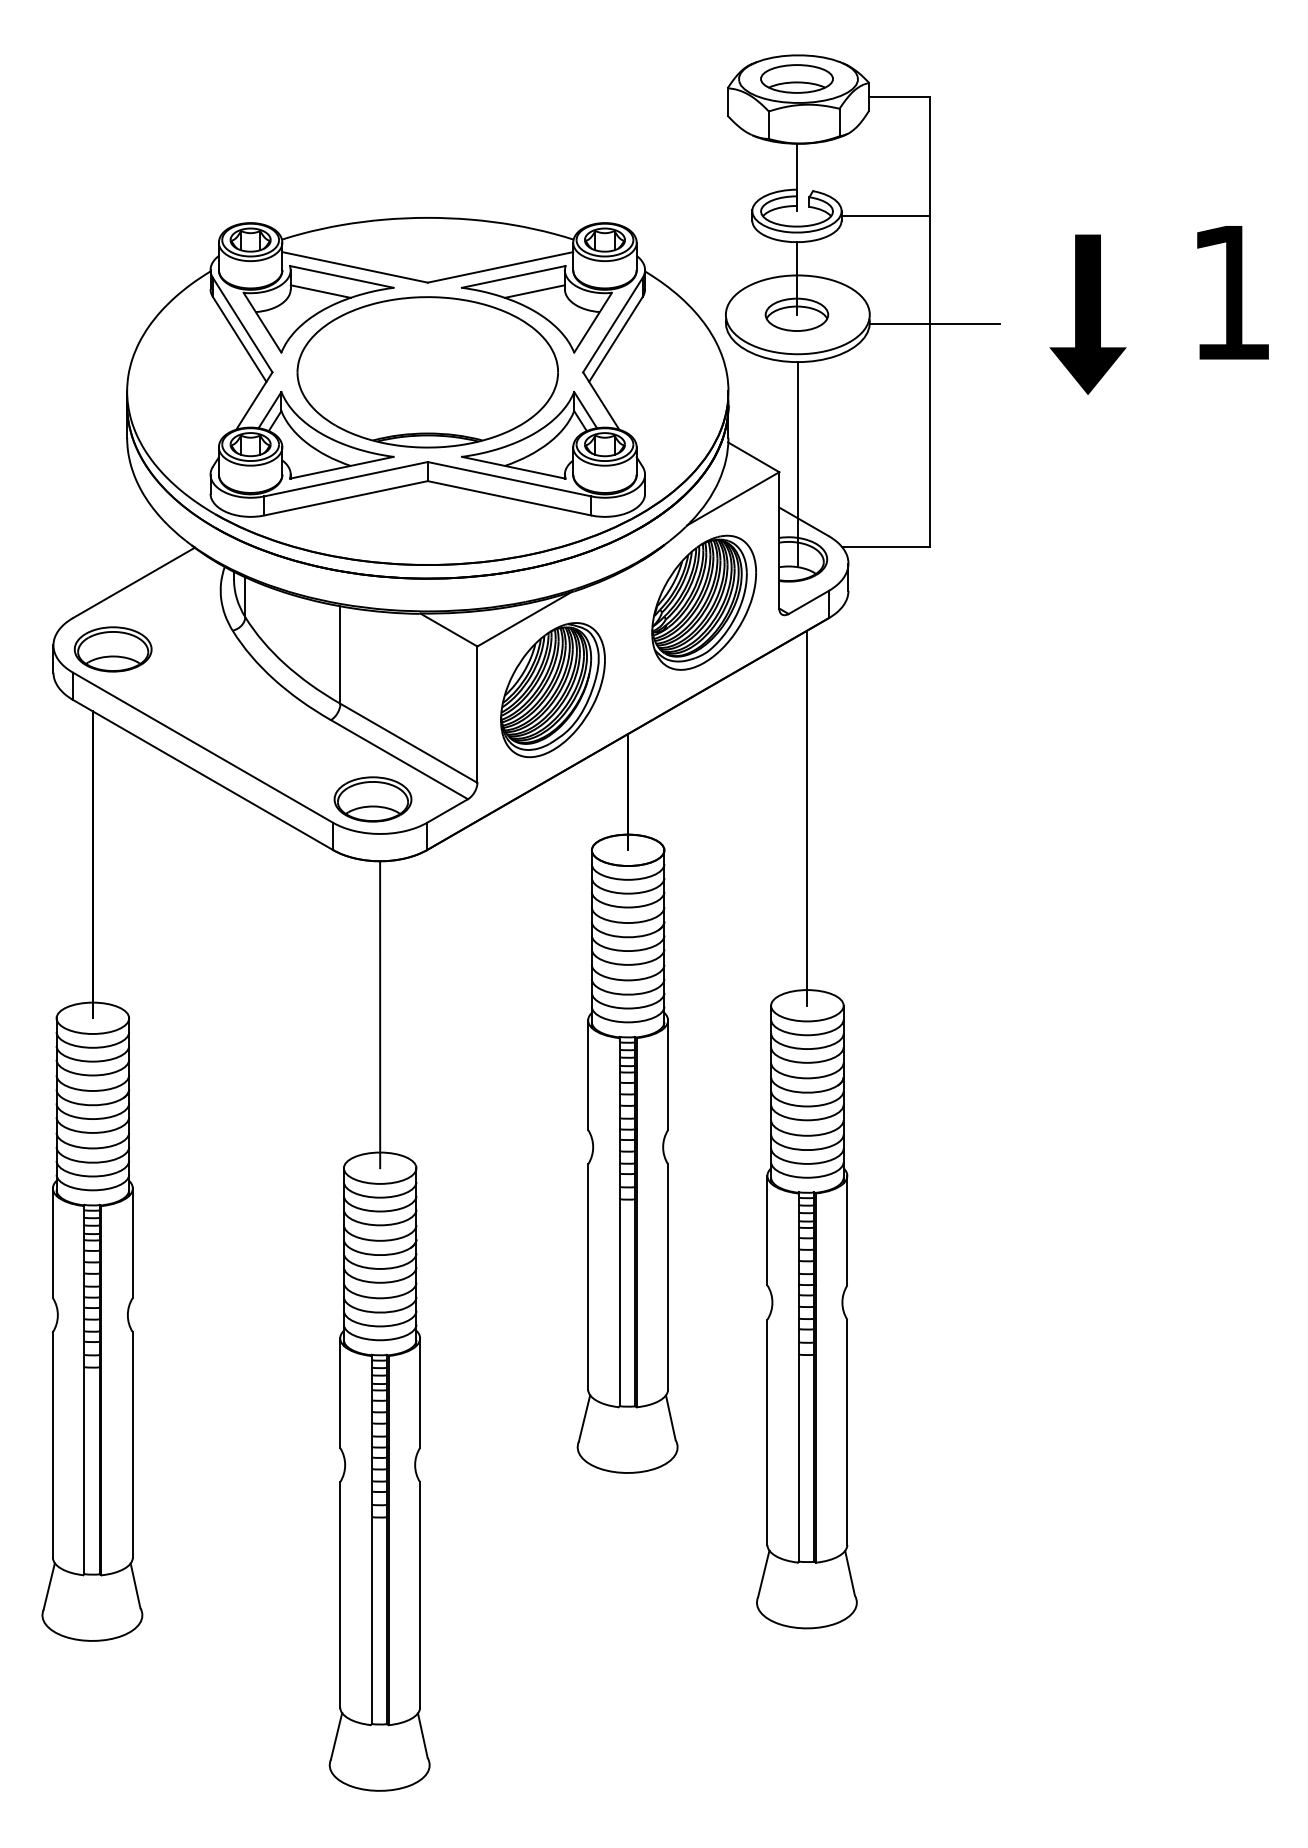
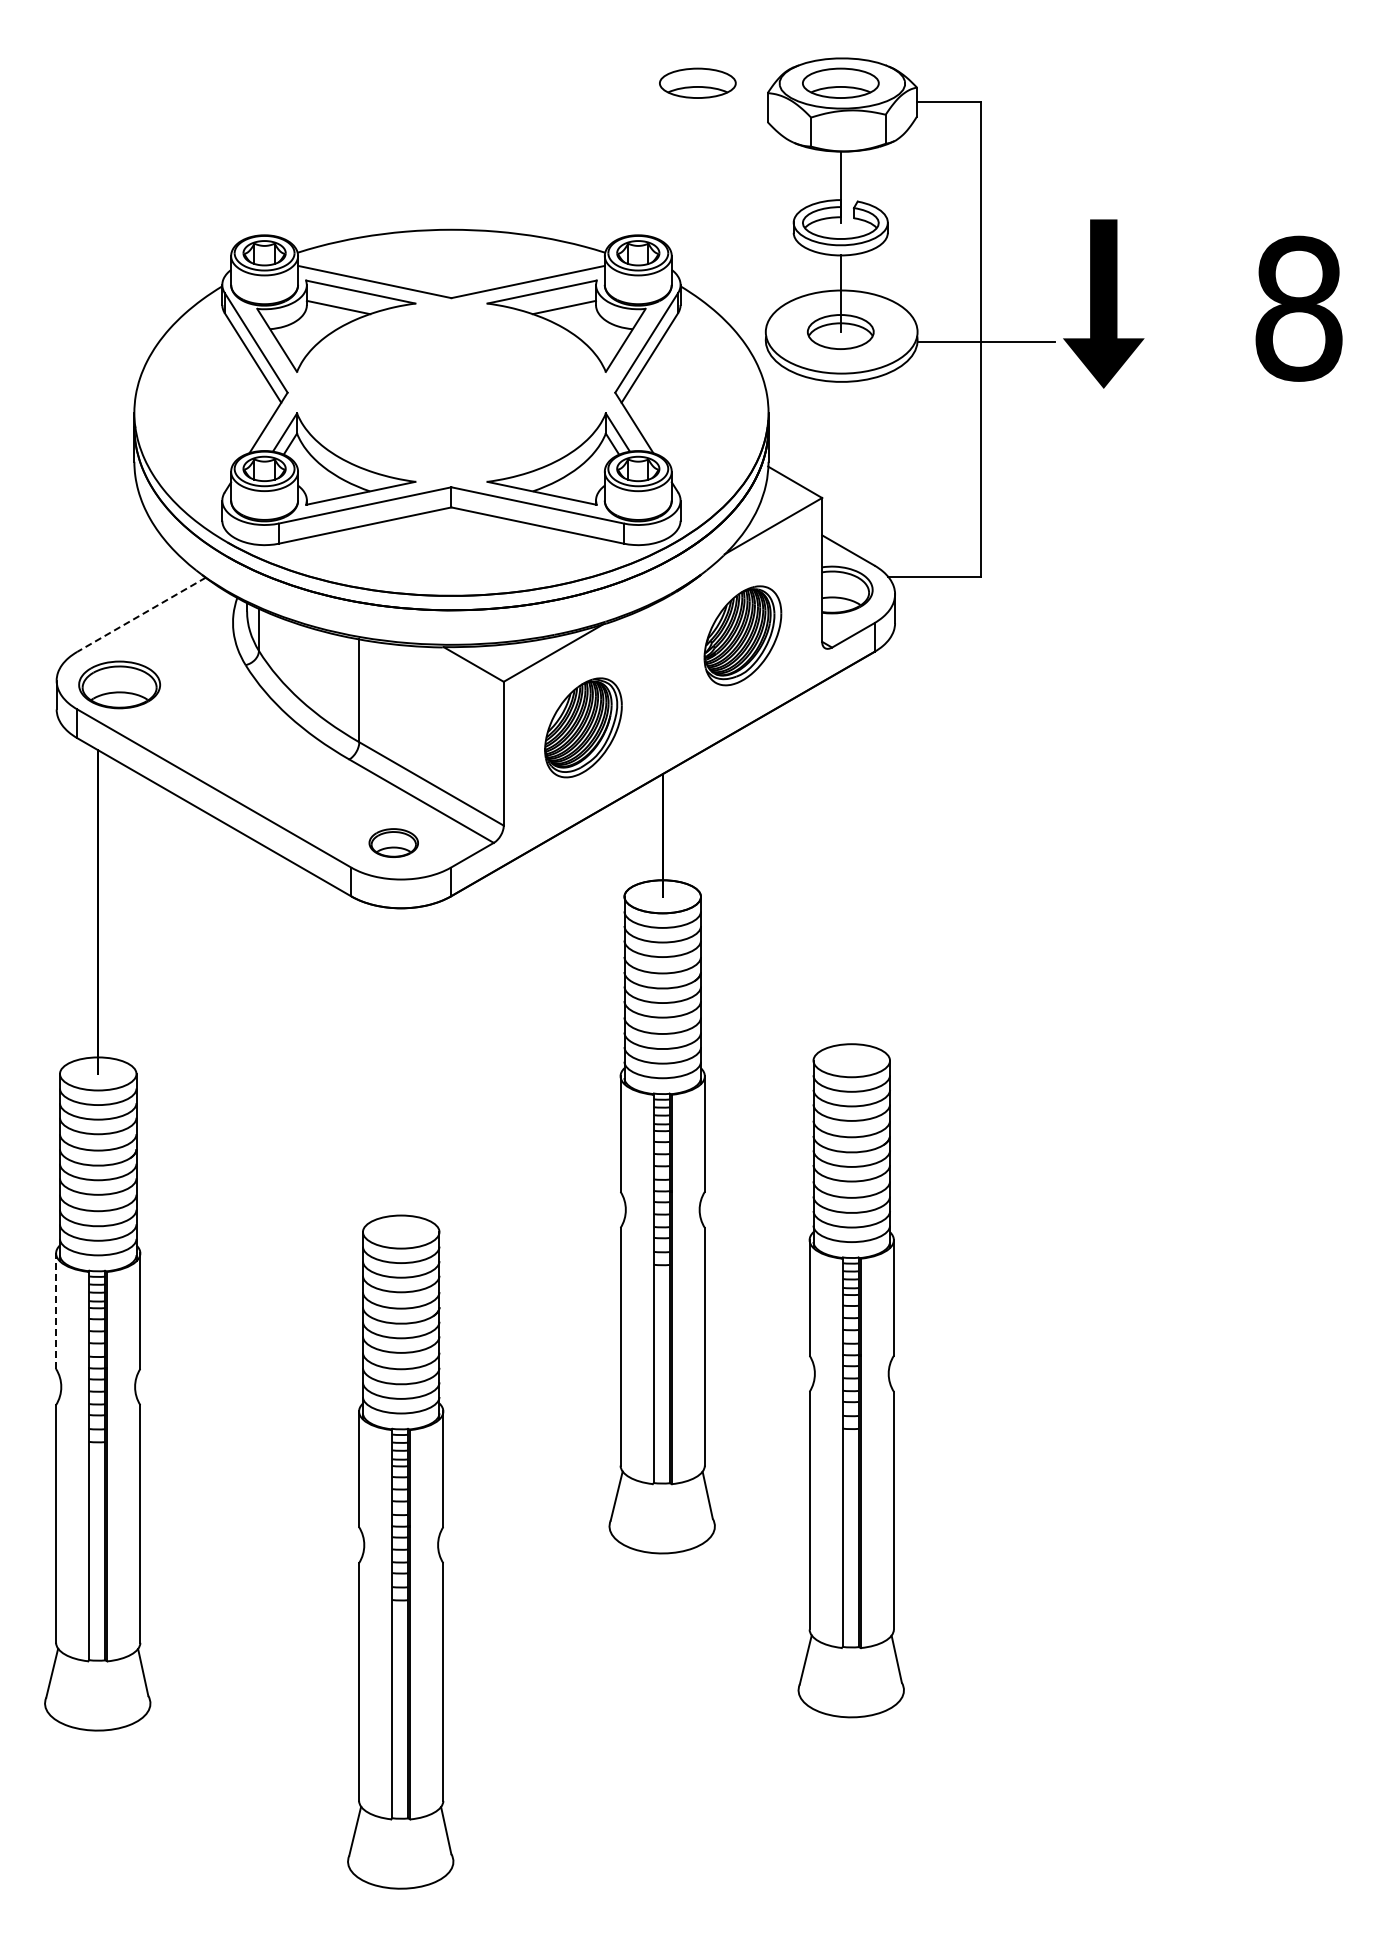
part: (661, 78) -> (697, 82), added
line: (885, 215) -> (934, 227), removed
text: (1230, 292) -> (1298, 308), 1 -> 8
part: (1087, 314) -> (1103, 303), moved
part: (427, 372) -> (451, 392), removed
line: (797, 464) -> (841, 489), removed
line: (133, 582) -> (141, 614), solid -> dashed
part: (703, 602) -> (742, 635), size x0.7
part: (553, 689) -> (583, 727), size x0.7
part: (372, 798) -> (393, 842), size x0.6
line: (807, 817) -> (851, 862), removed
line: (380, 1015) -> (401, 1070), removed
line: (53, 1243) -> (56, 1311), solid -> dashed

